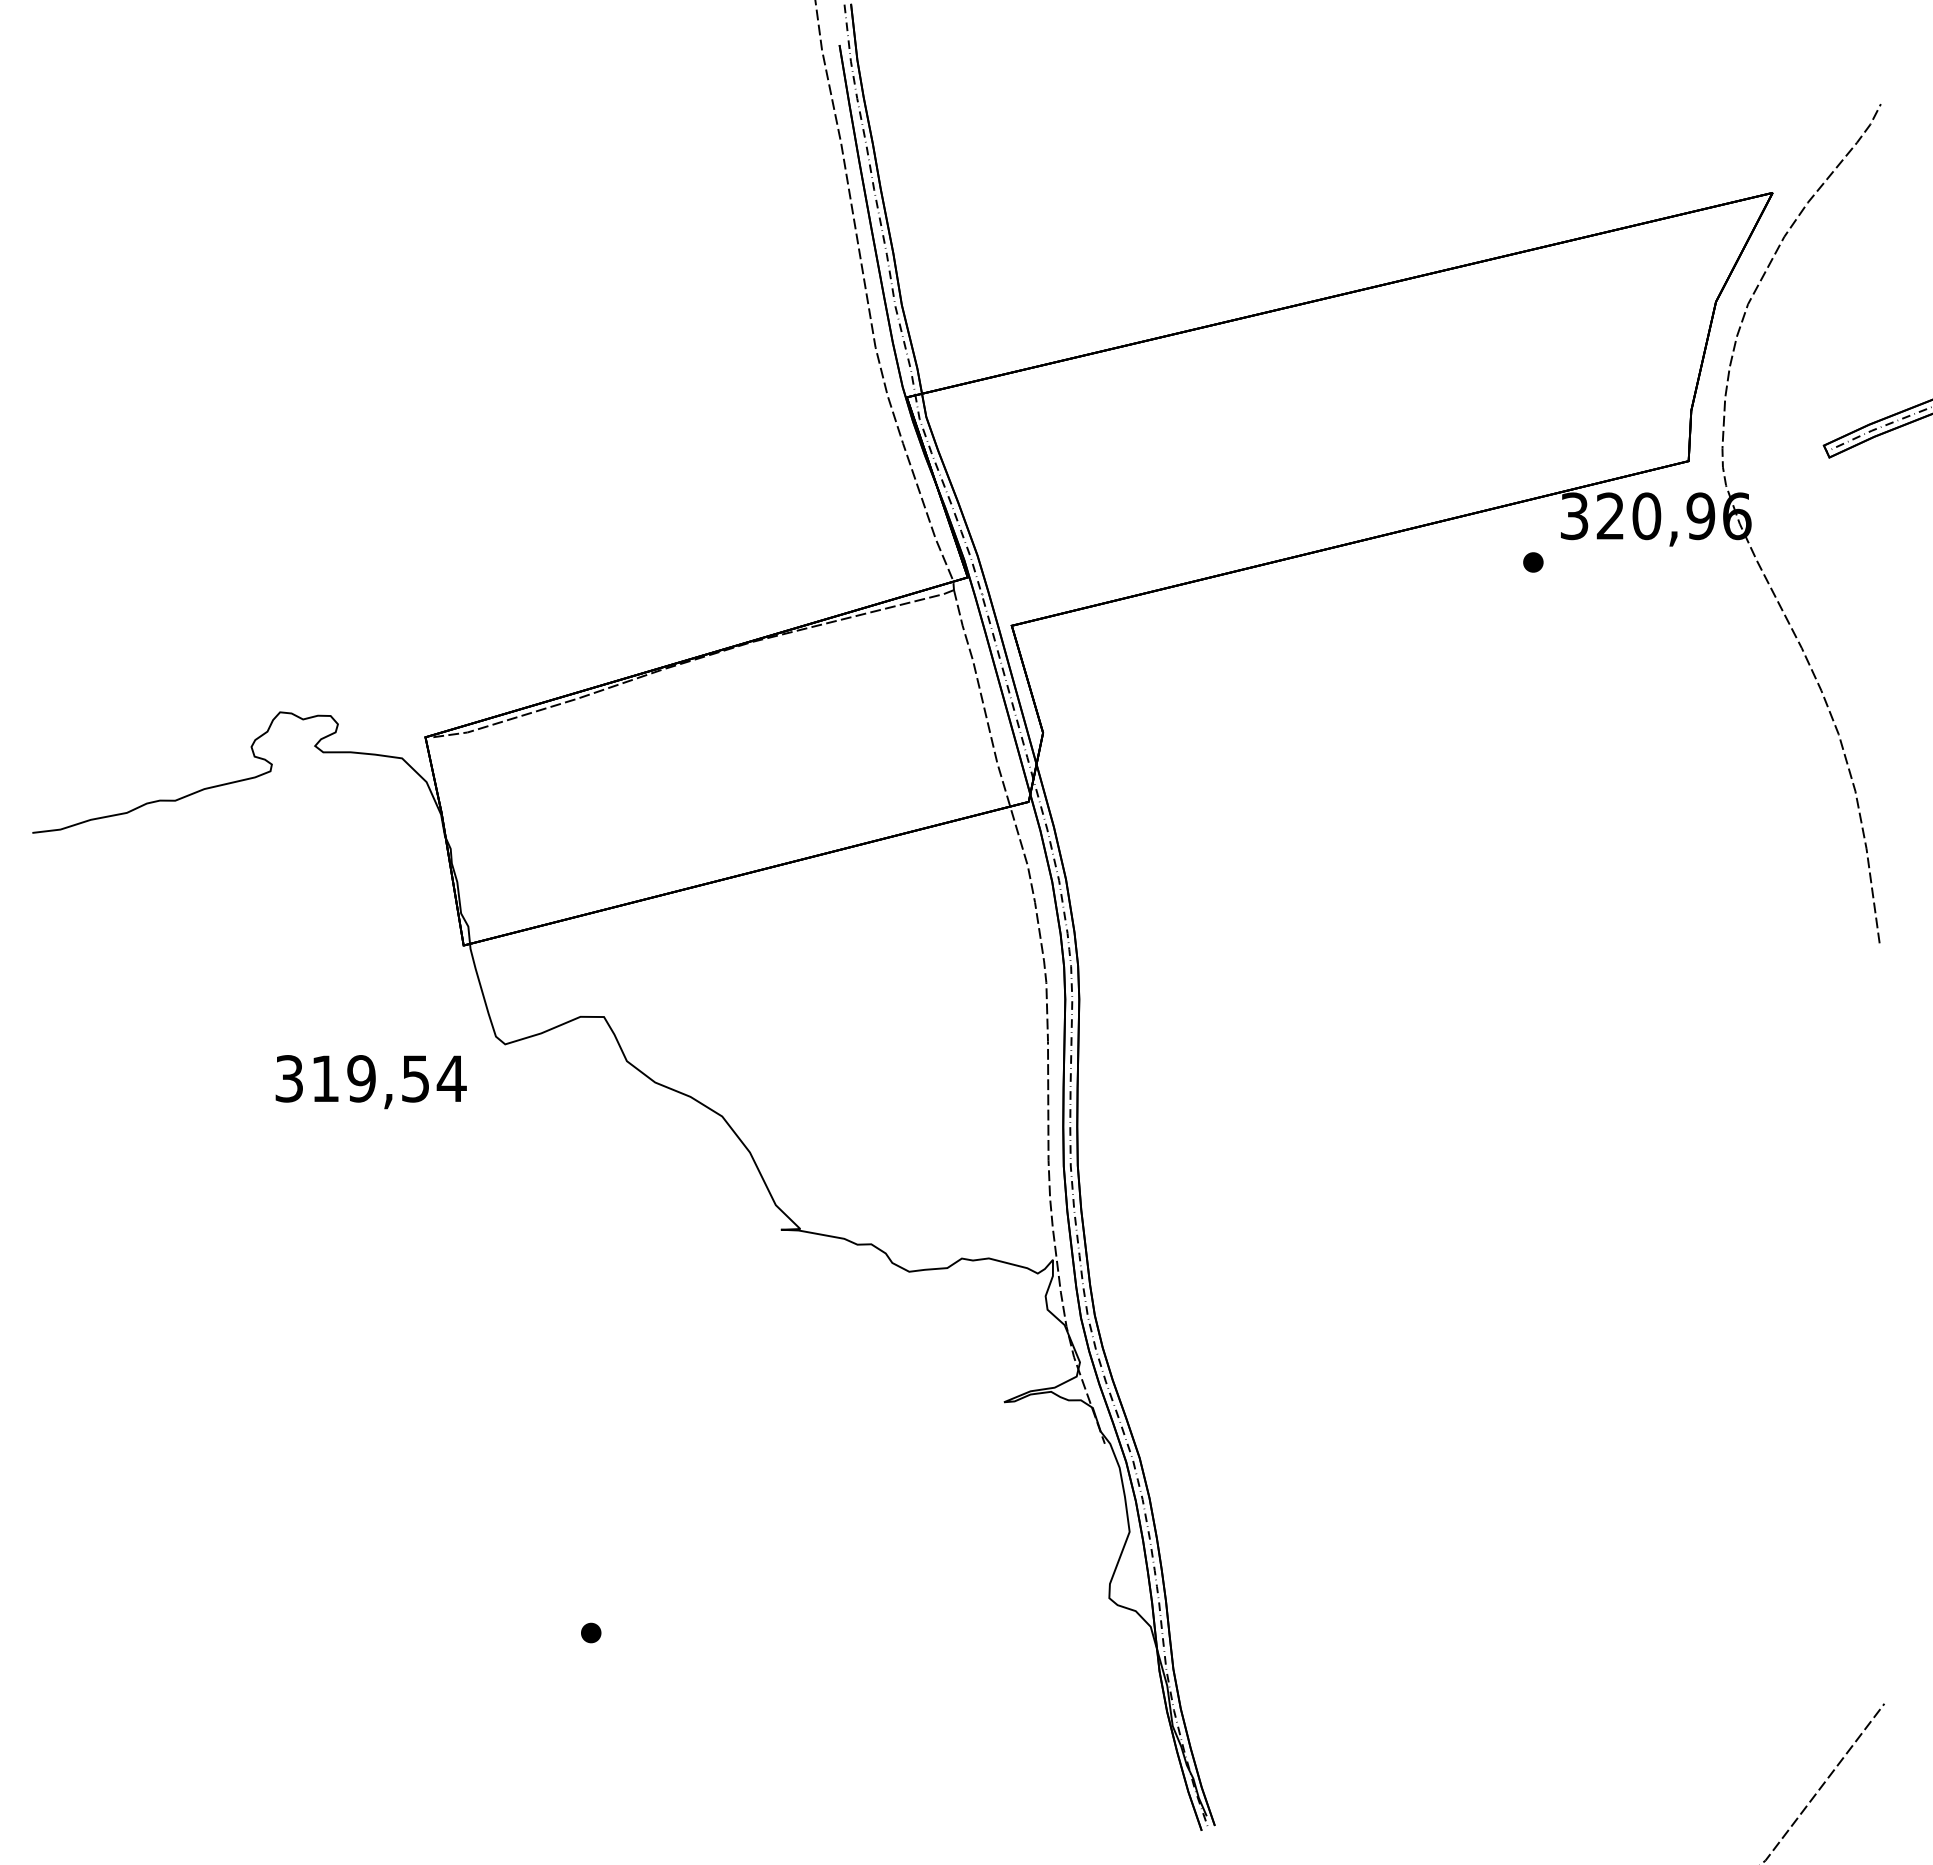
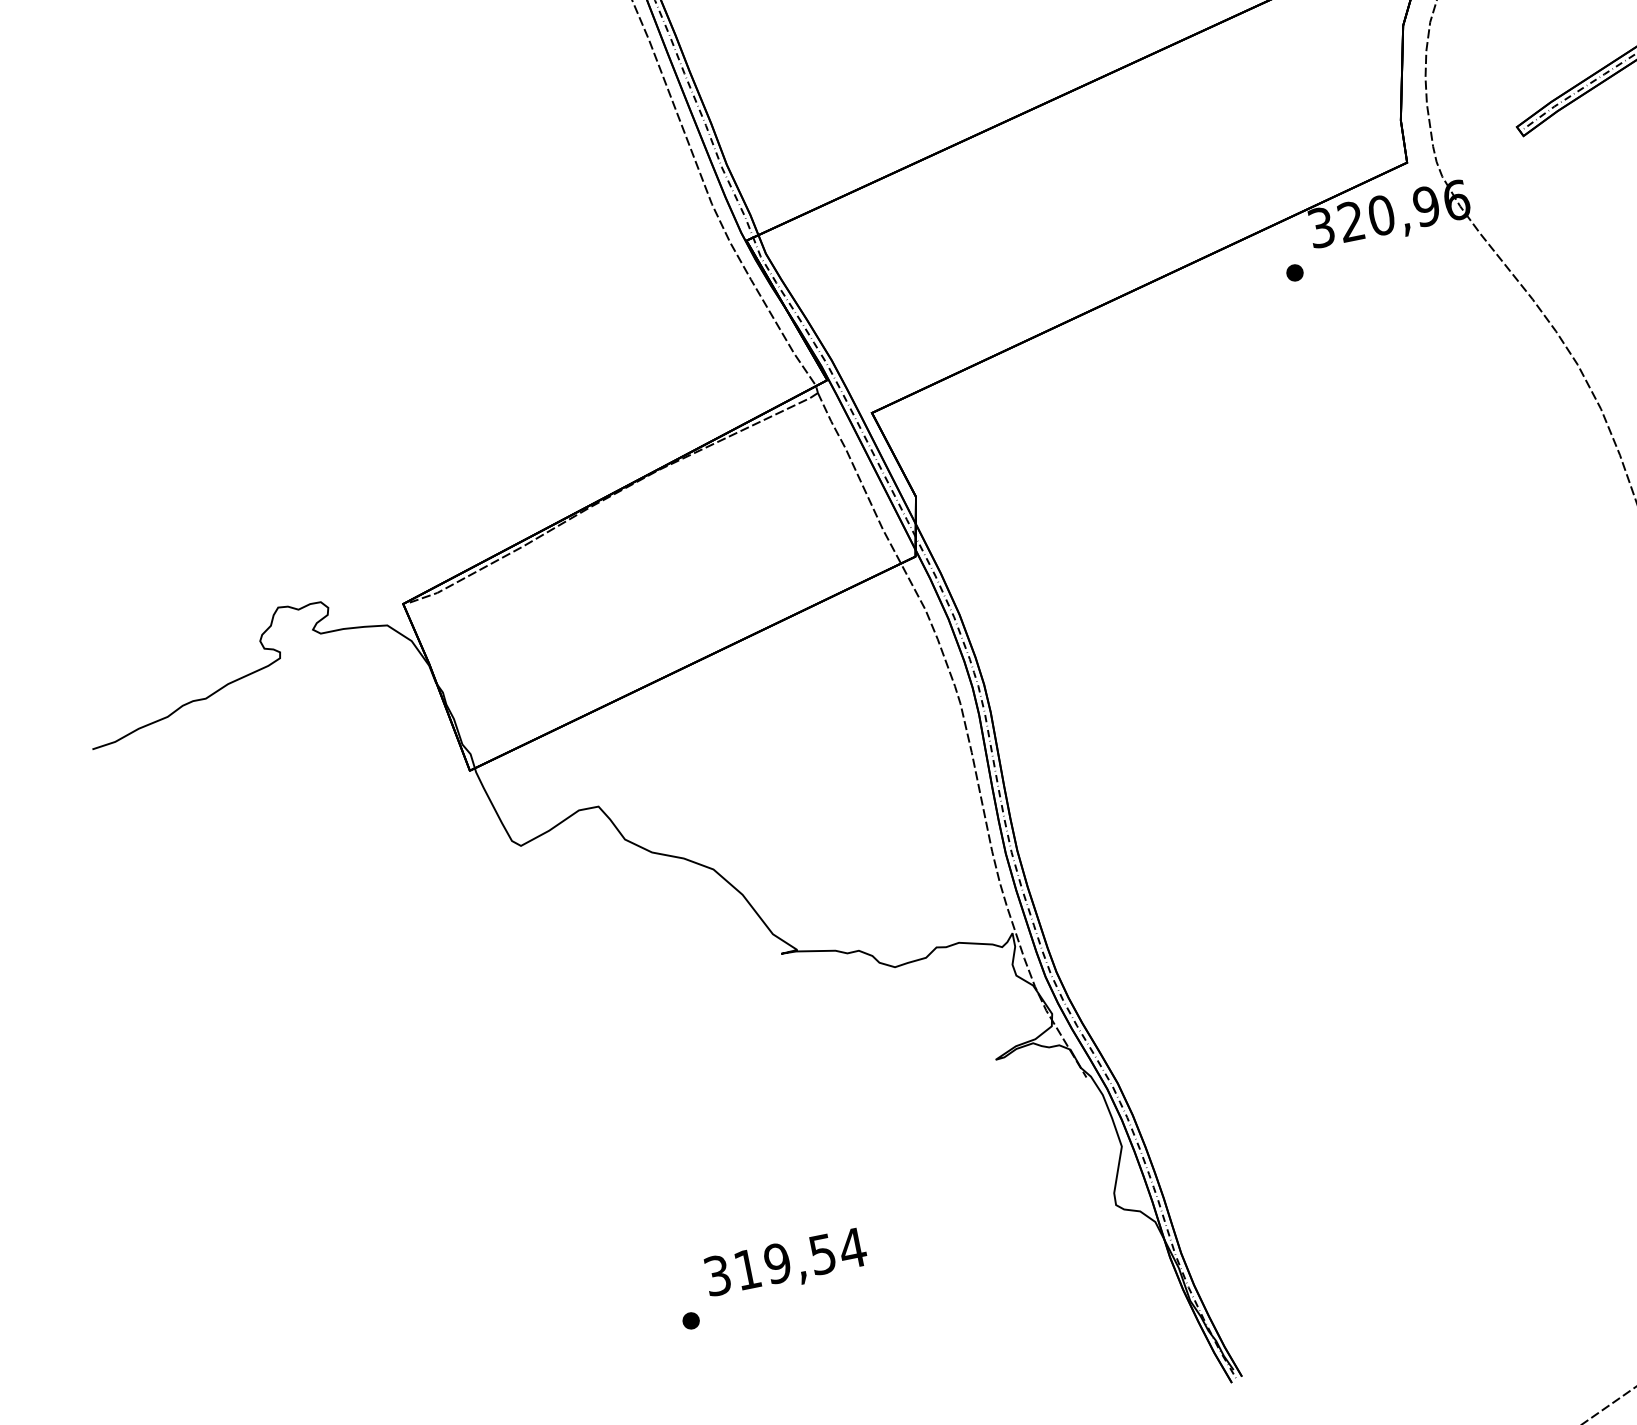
text: (370, 1082) -> (785, 1265), moved

